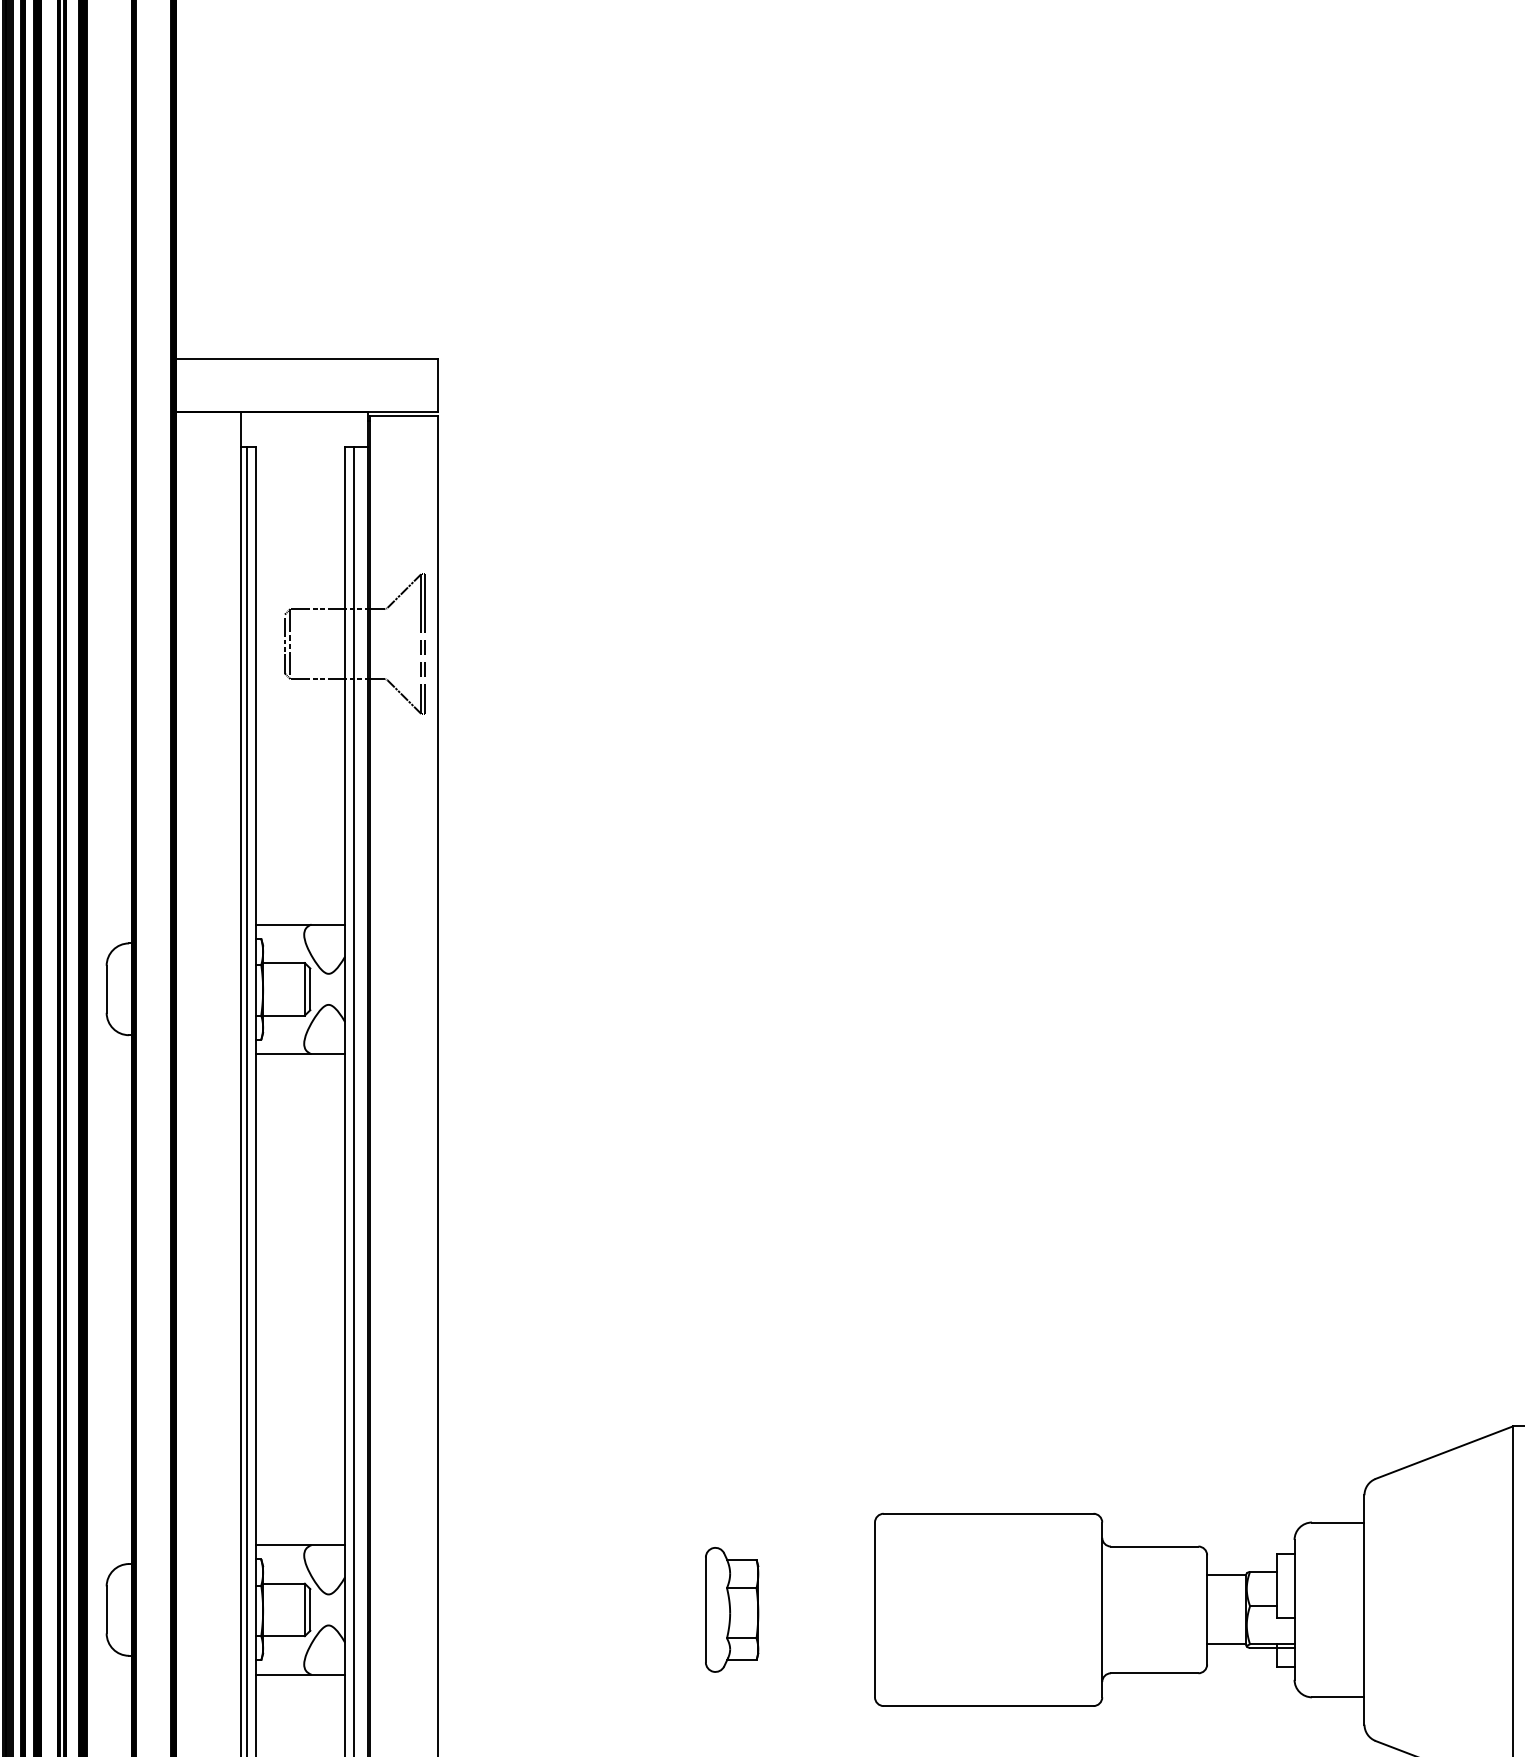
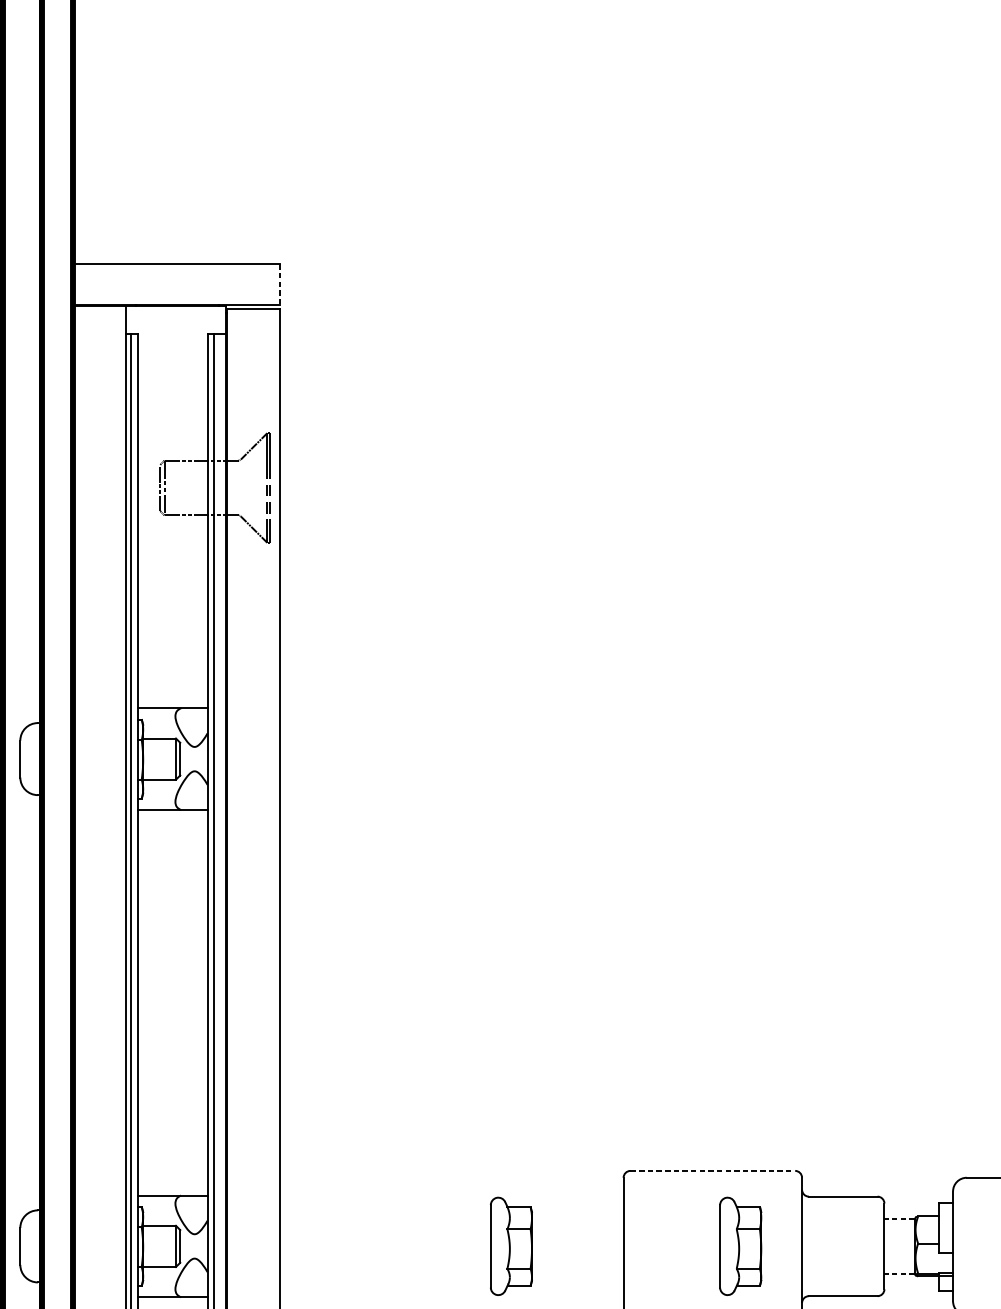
line: (437, 385) -> (280, 284), solid -> dashed
line: (988, 1513) -> (712, 1170), solid -> dashed
line: (1225, 1575) -> (898, 1219), solid -> dashed
part: (1024, 1609) -> (741, 1246), added
line: (1225, 1644) -> (898, 1273), solid -> dashed

